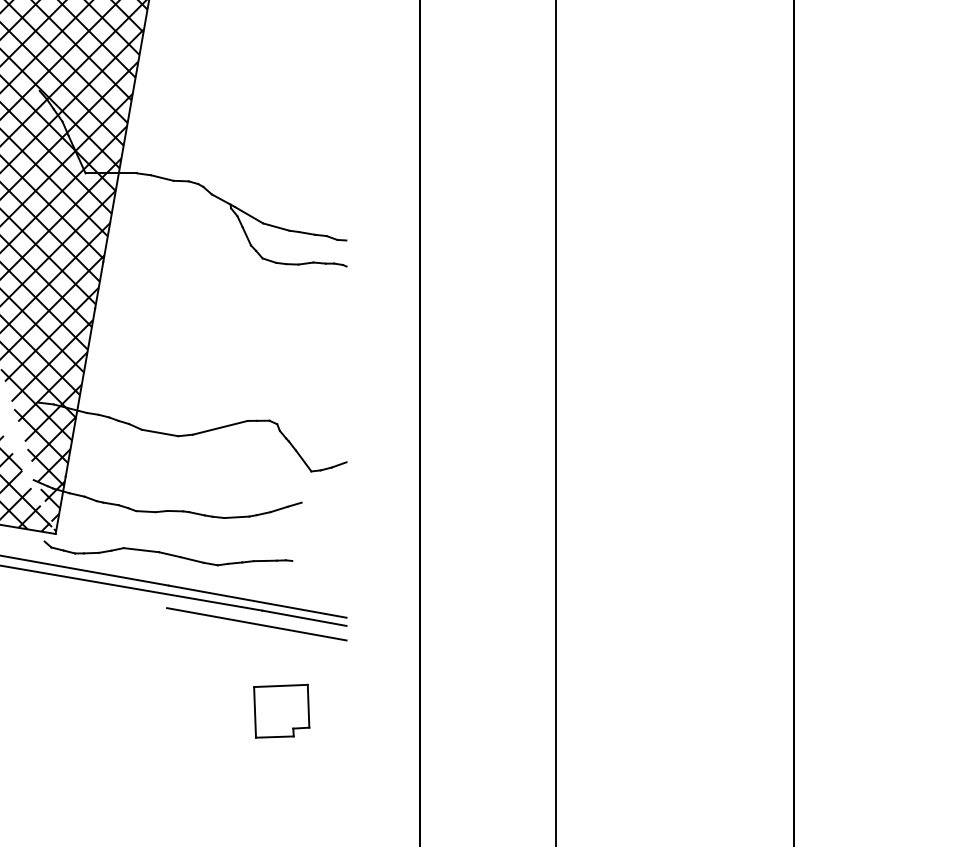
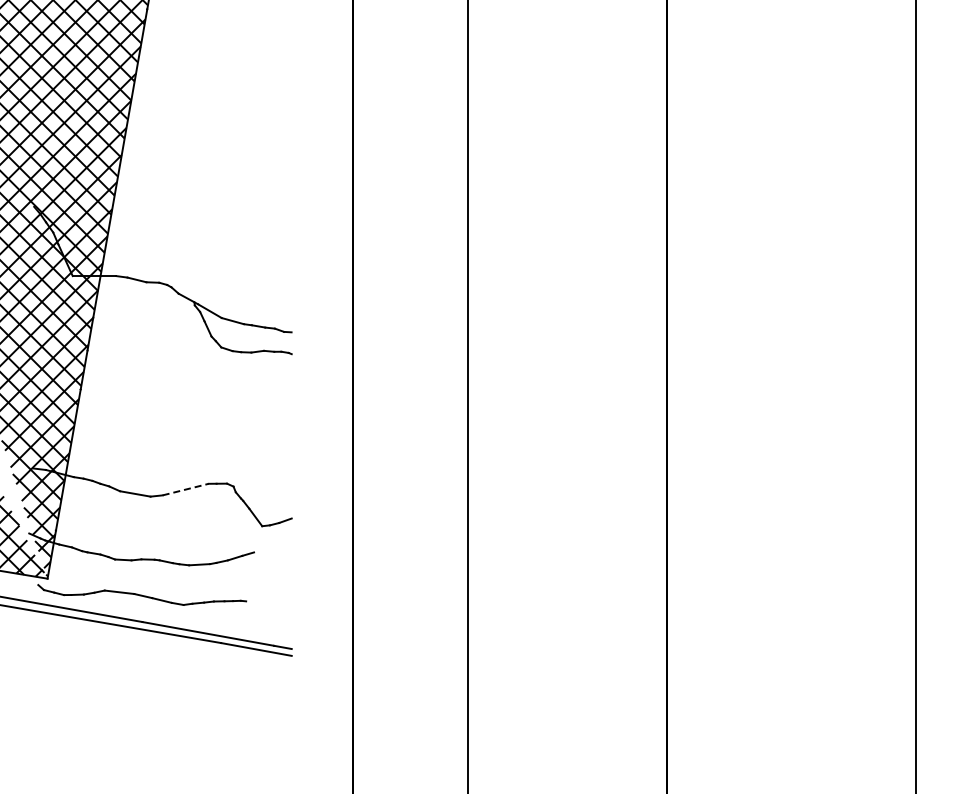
line: (219, 427) -> (185, 489), solid -> dashed
line: (256, 624) -> (216, 654), removed
part: (281, 711) -> (237, 727), removed

